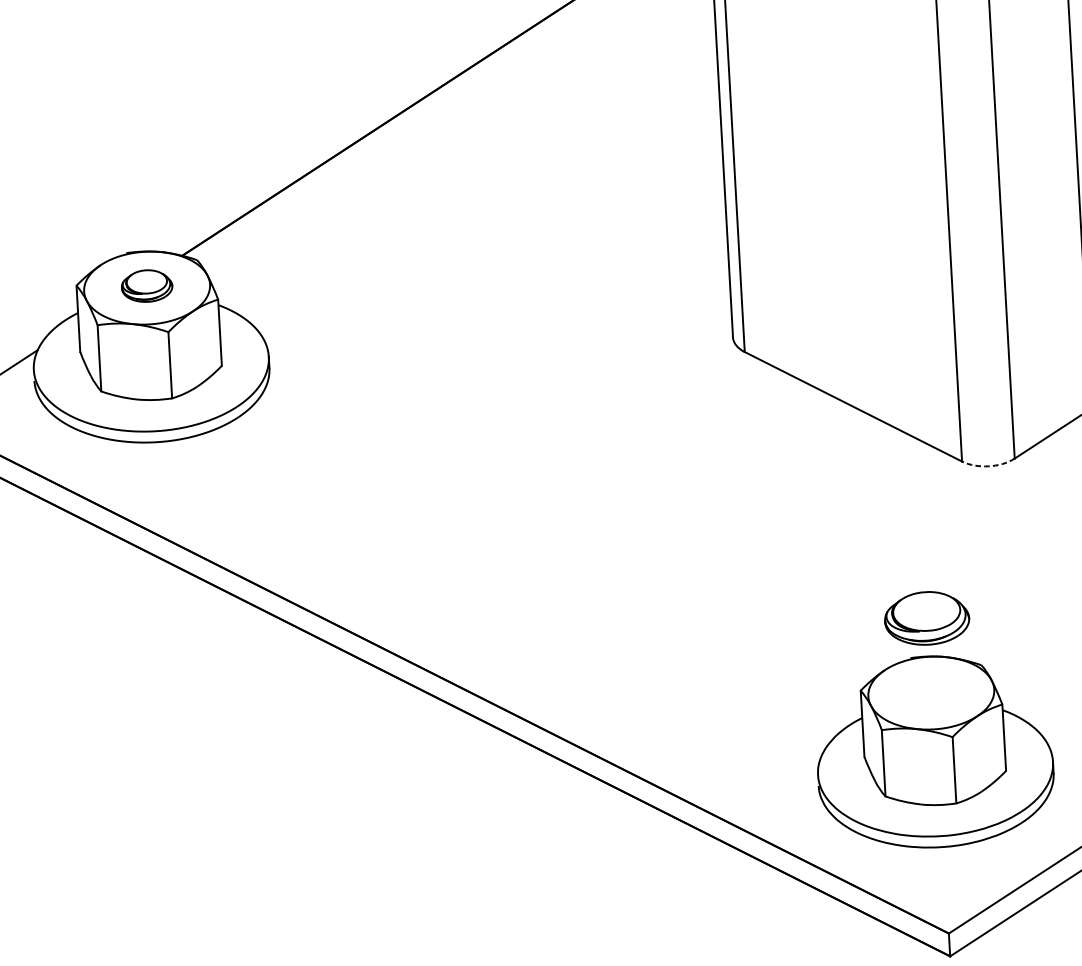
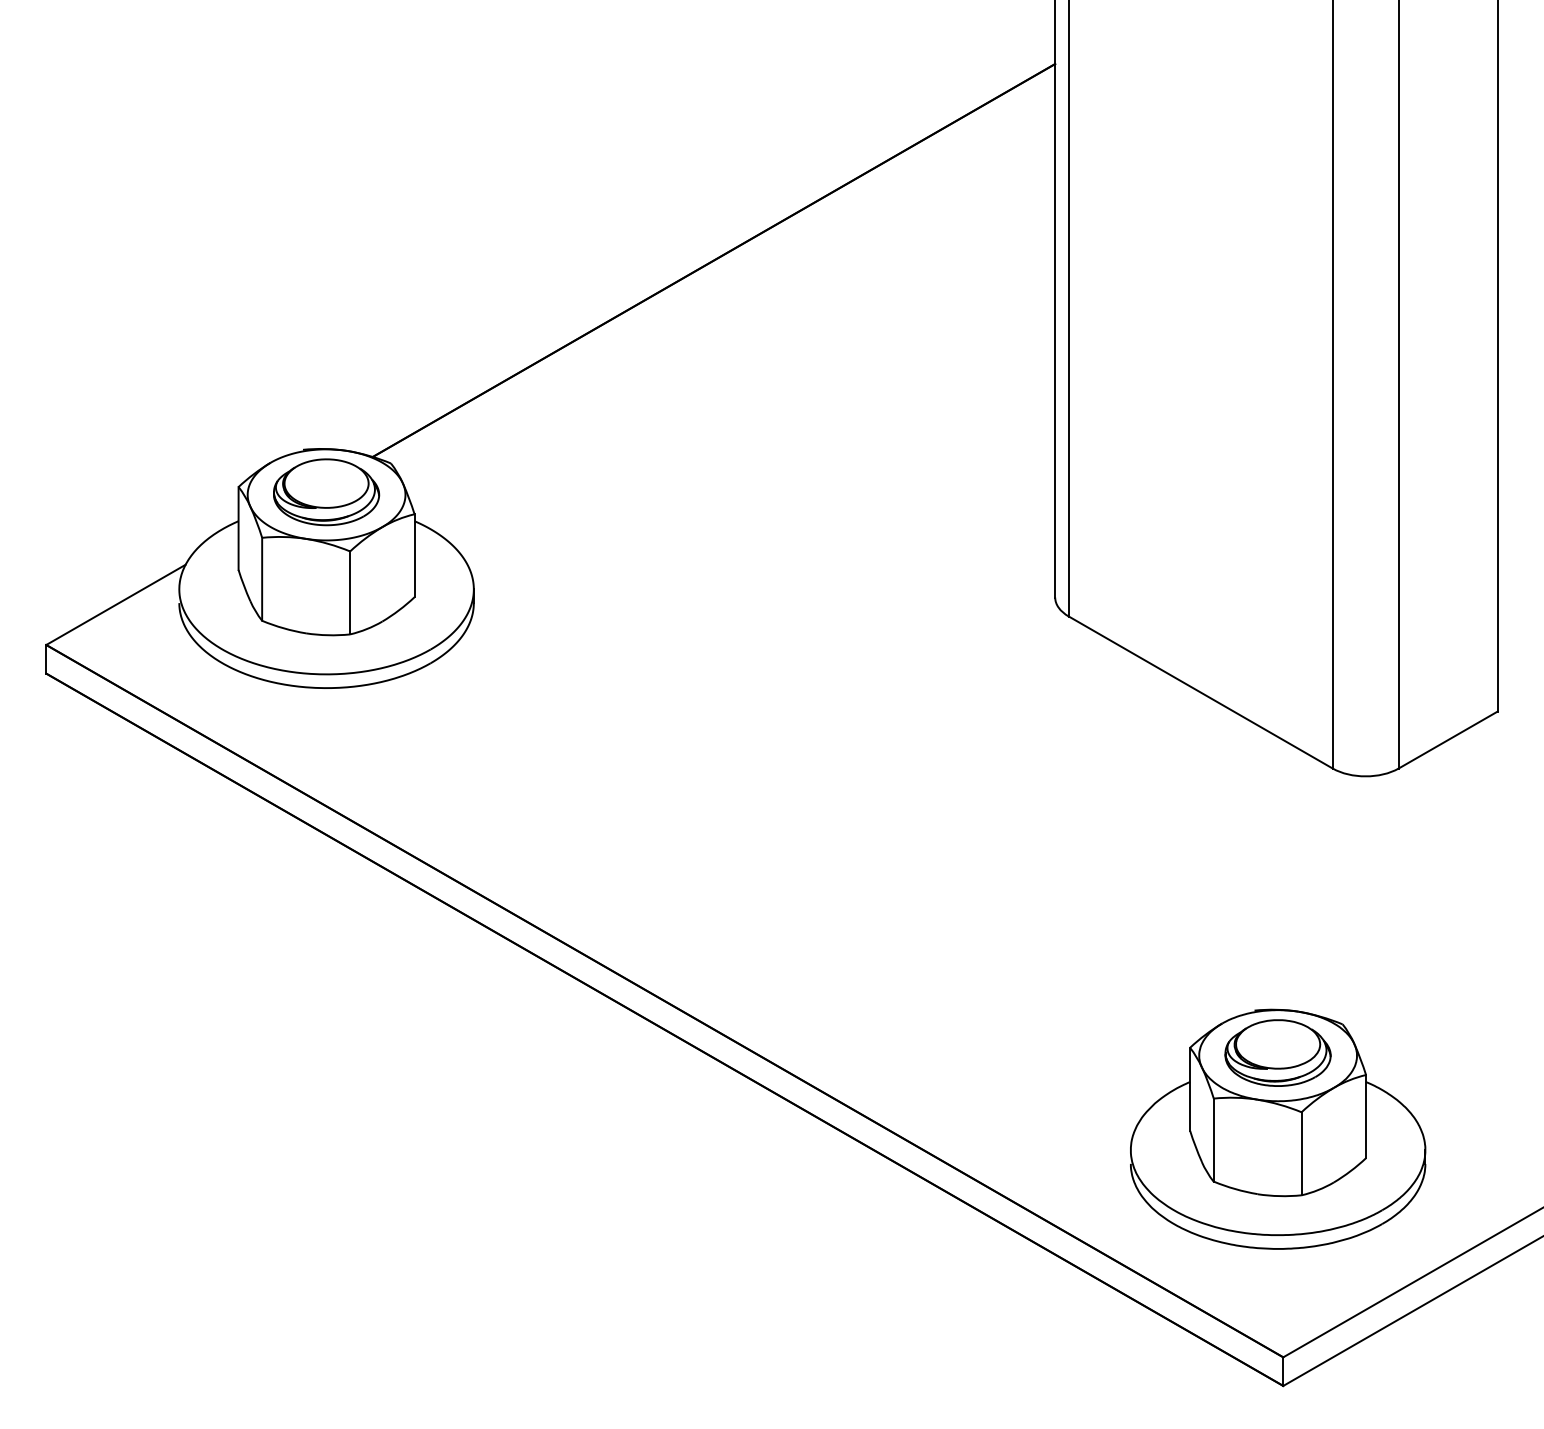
part: (146, 286) -> (326, 492), size x1.67
arc: (988, 466) -> (1365, 776), dashed -> solid
part: (926, 617) -> (1277, 1052), moved

